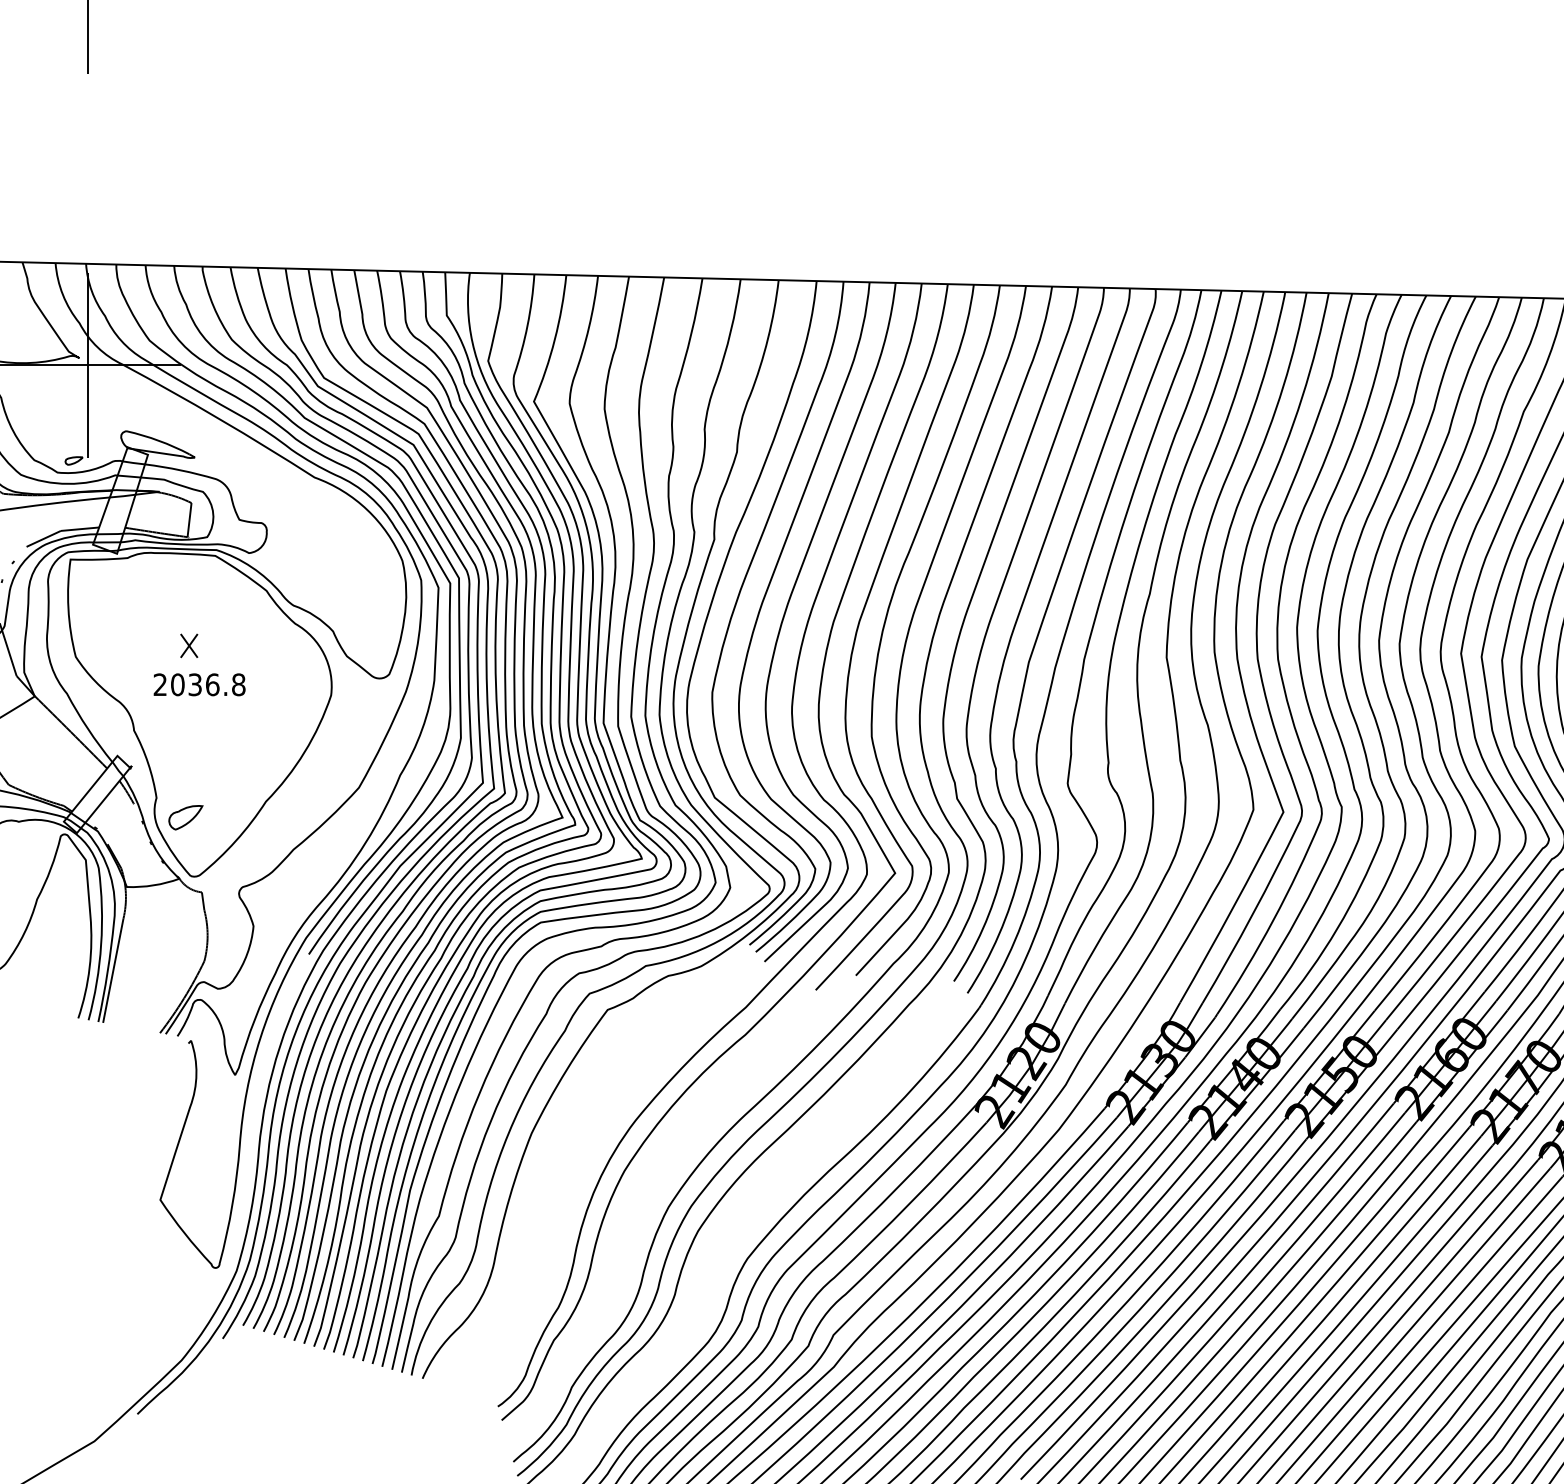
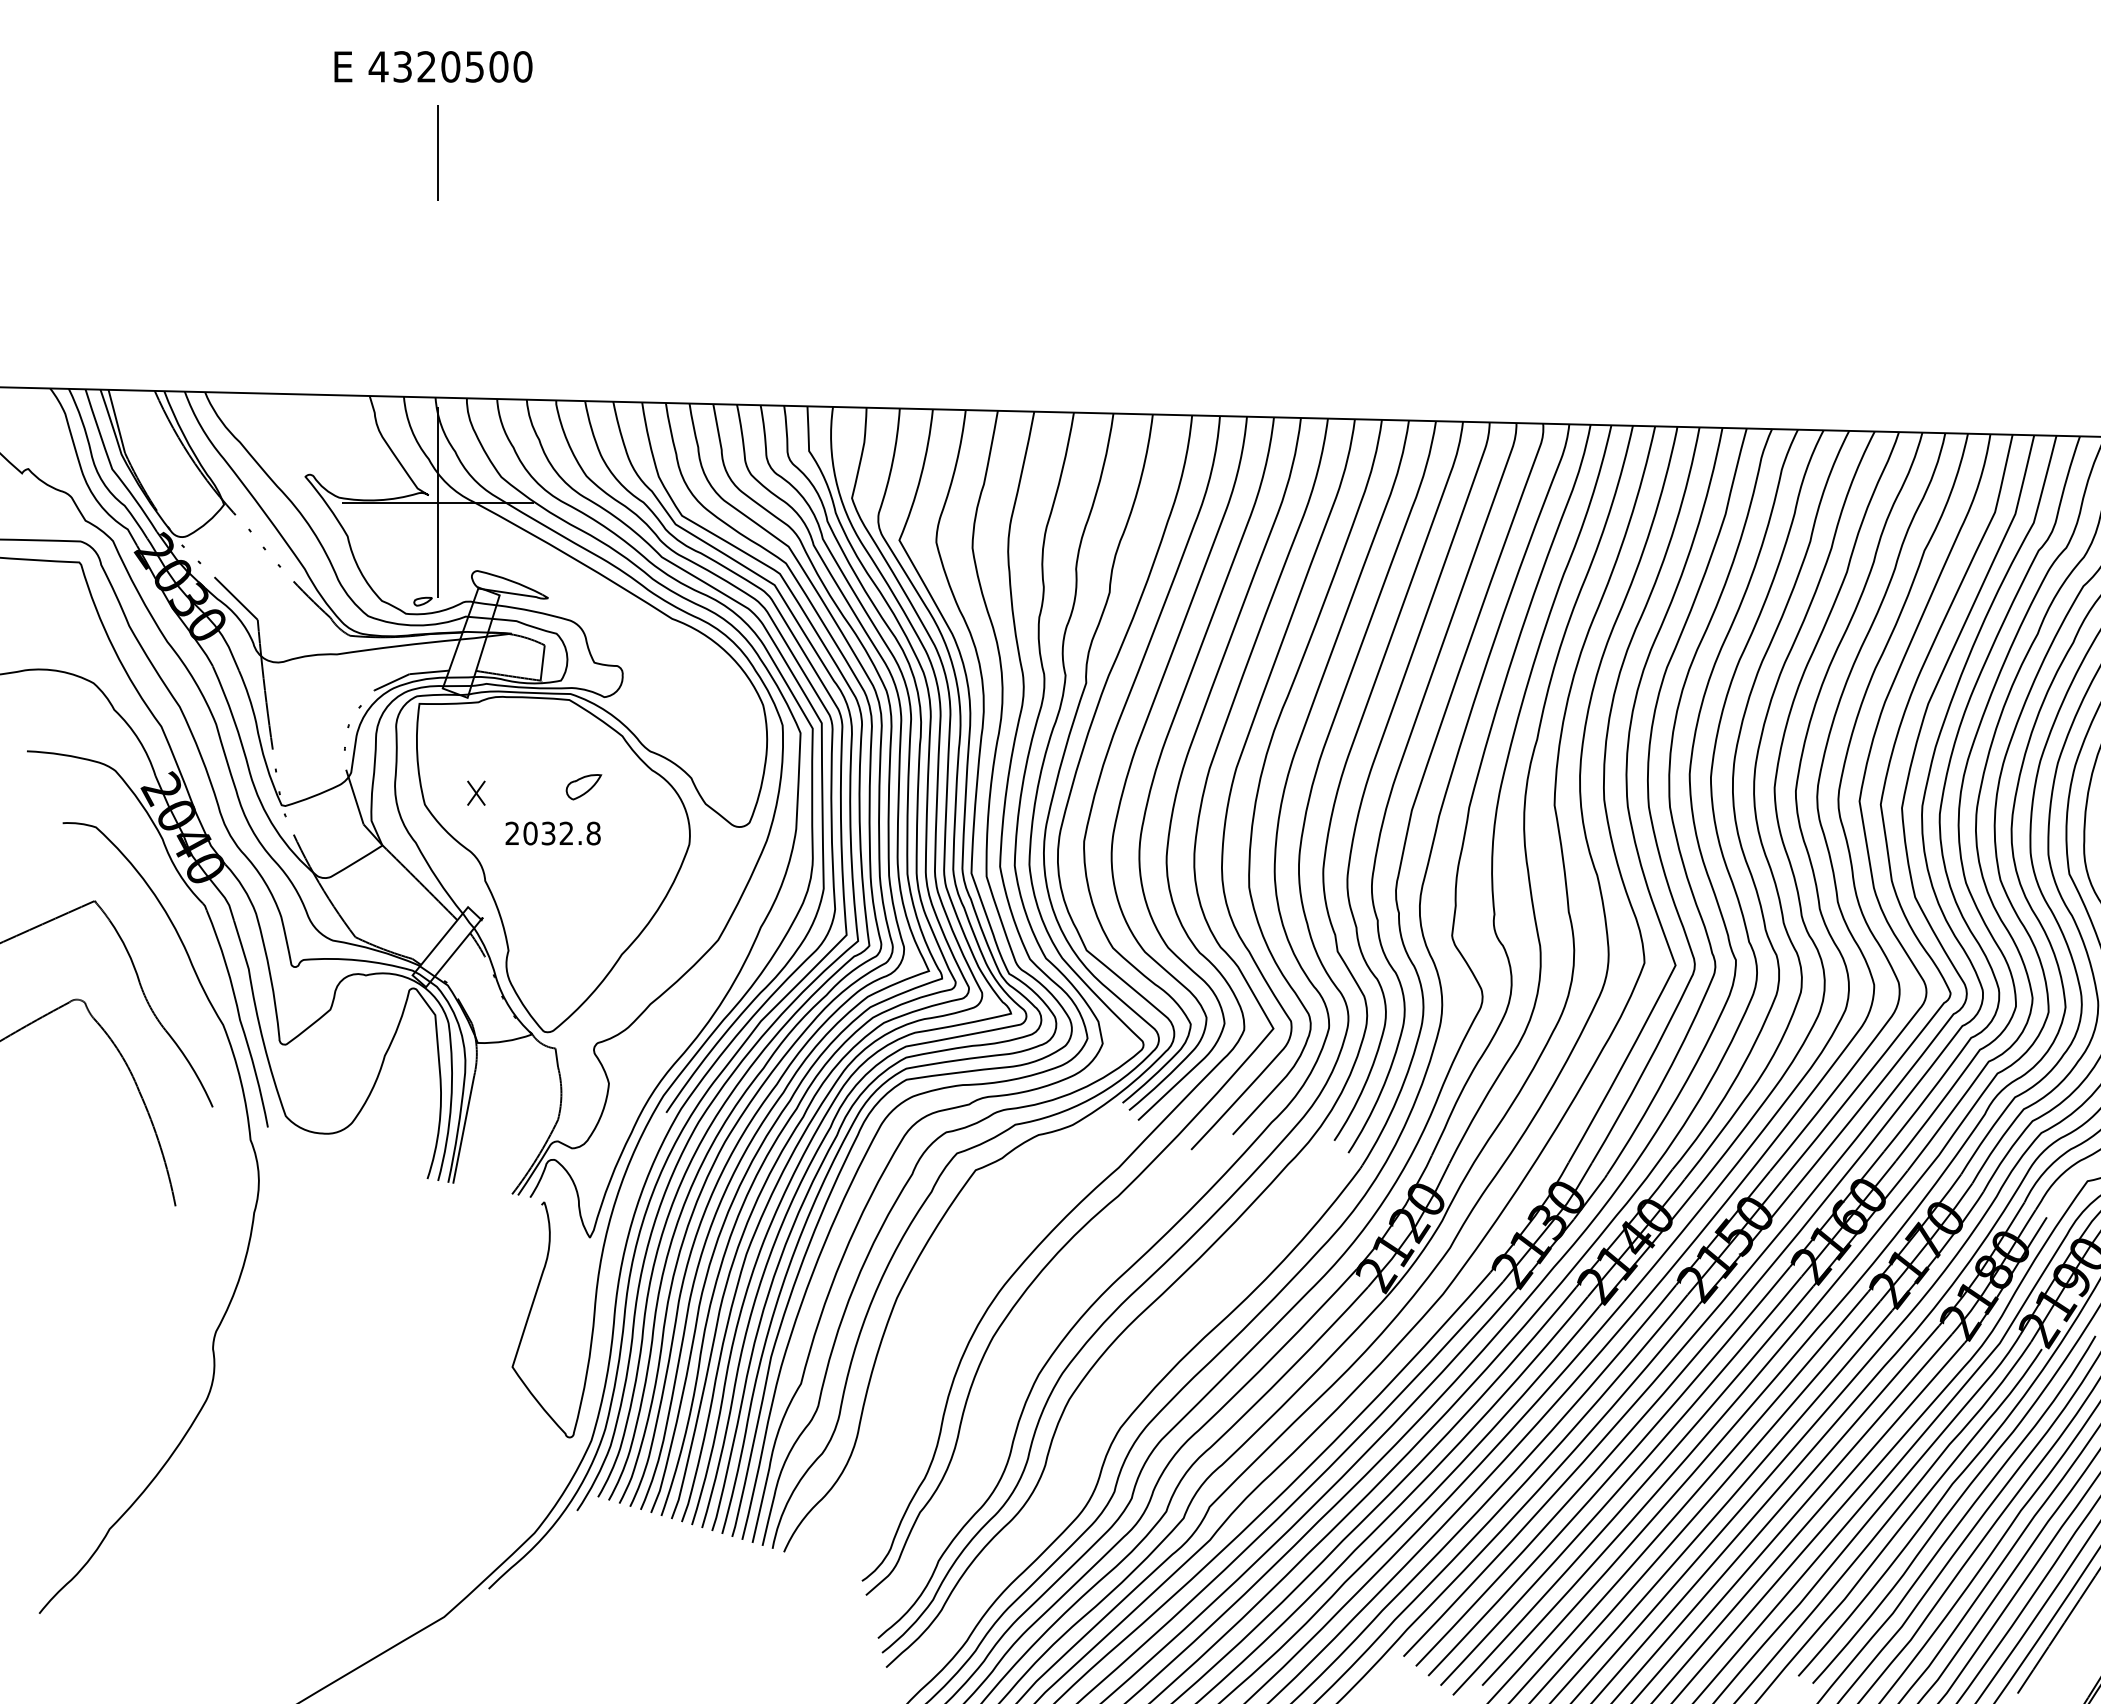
part: (189, 645) -> (476, 792), moved
text: (212, 684) -> (566, 833), 2036.8 -> 2032.8
part: (185, 818) -> (583, 787), moved

